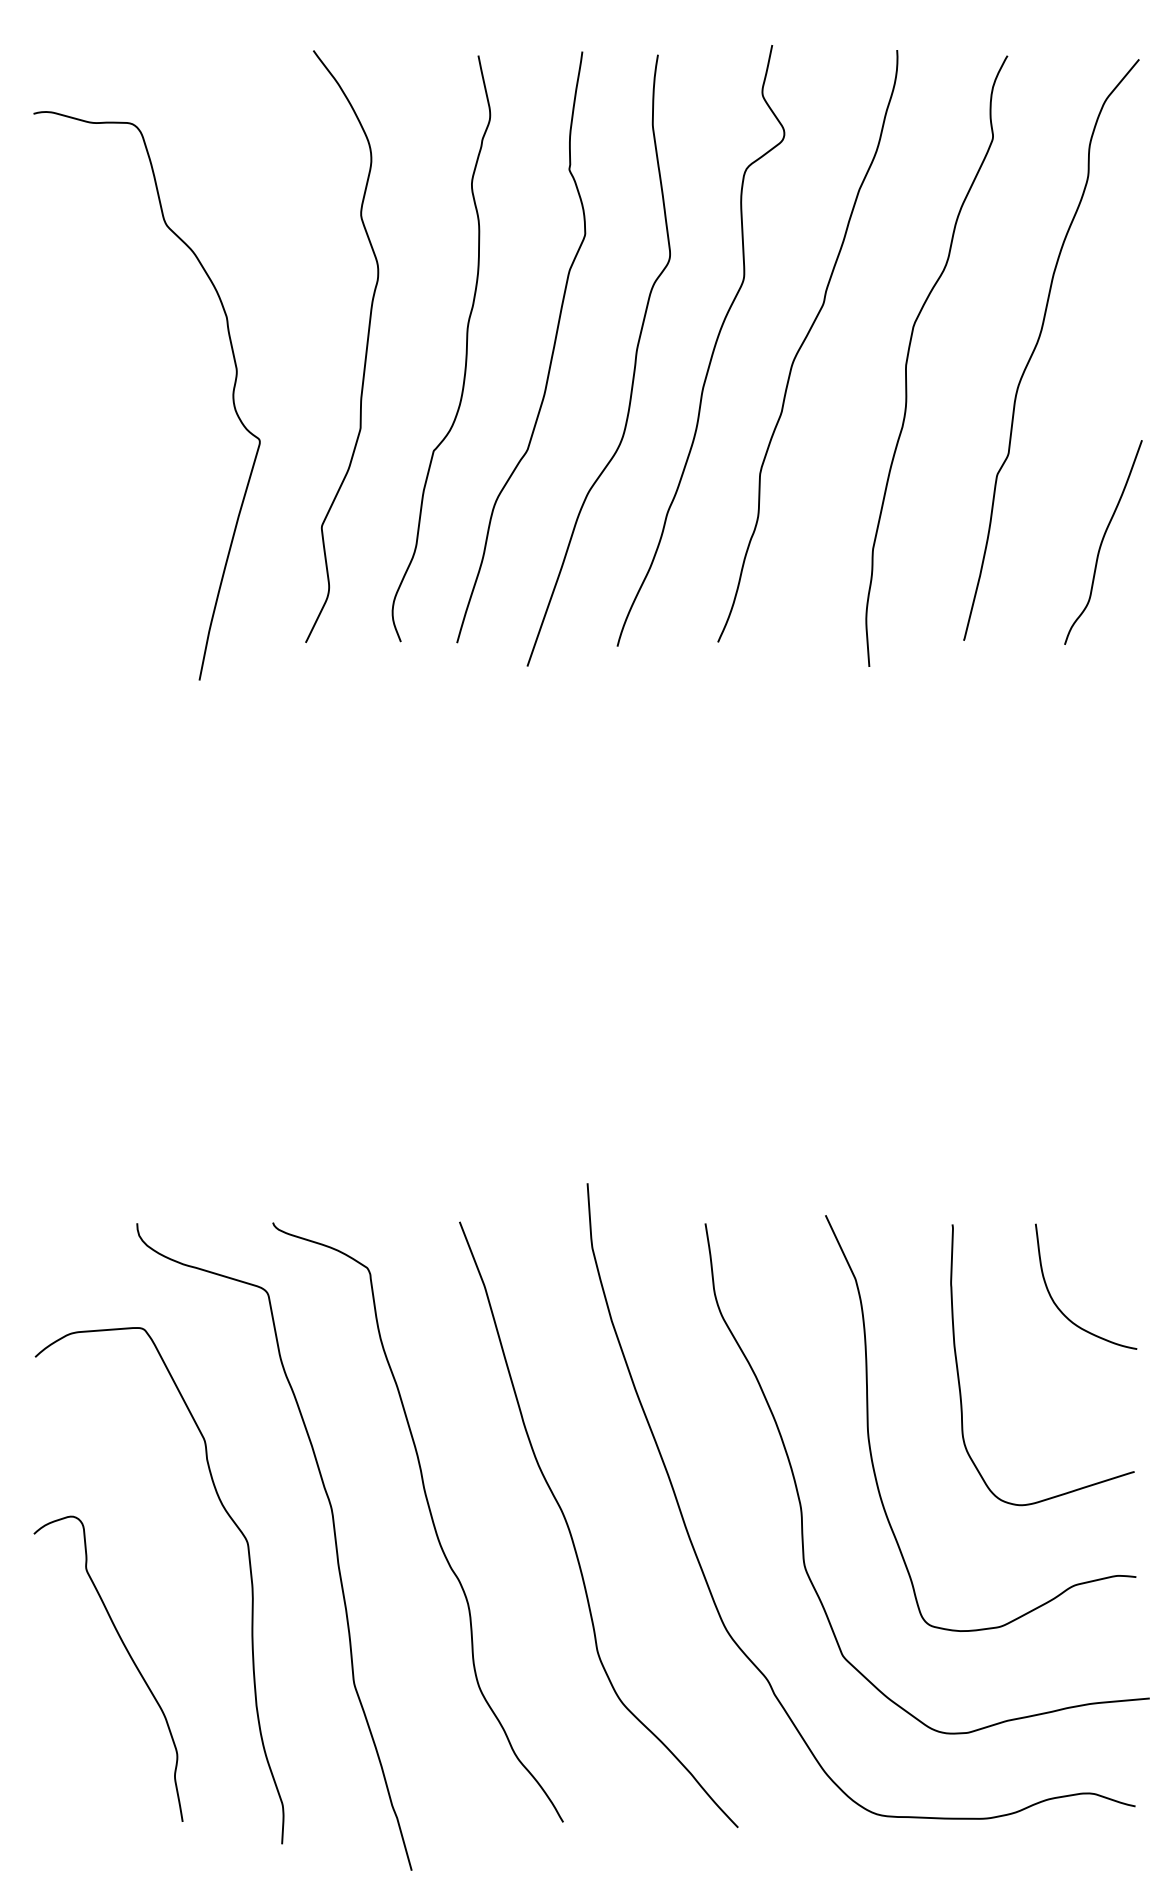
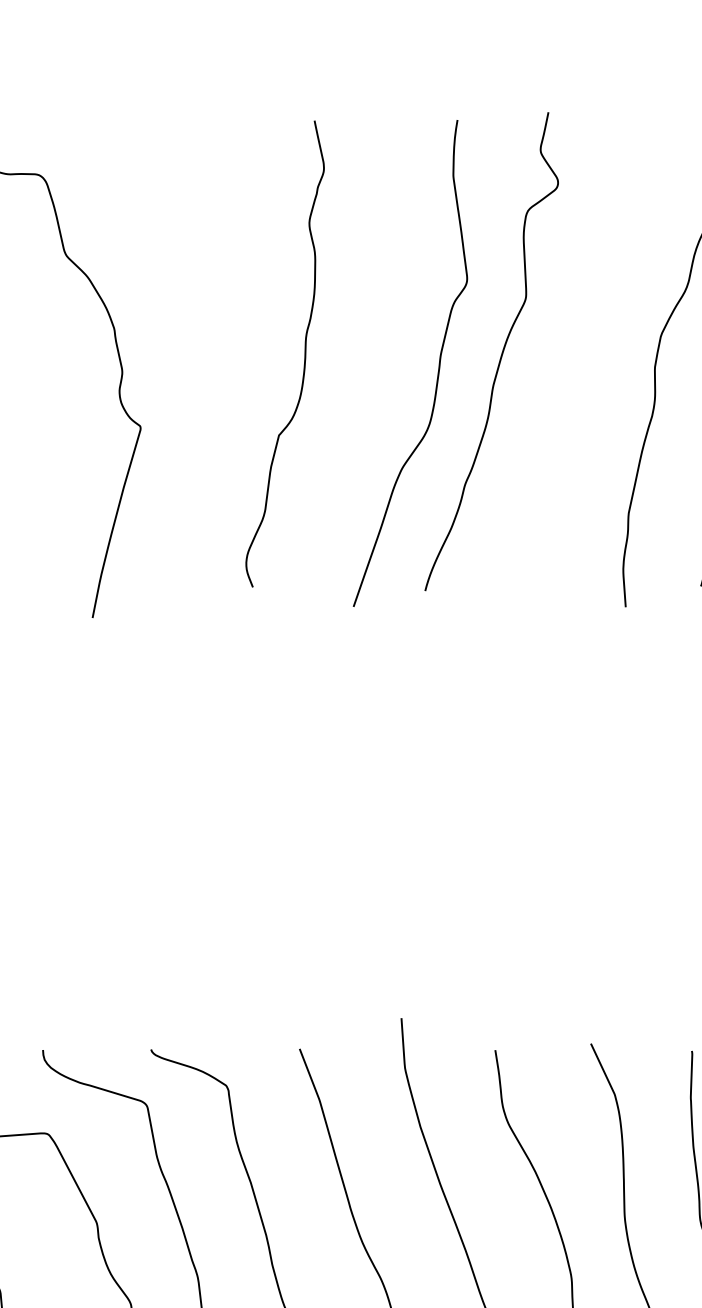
curve: (803, 344) -> (573, 350), removed
curve: (365, 350) -> (224, 355), removed
curve: (551, 353) -> (372, 357), removed

